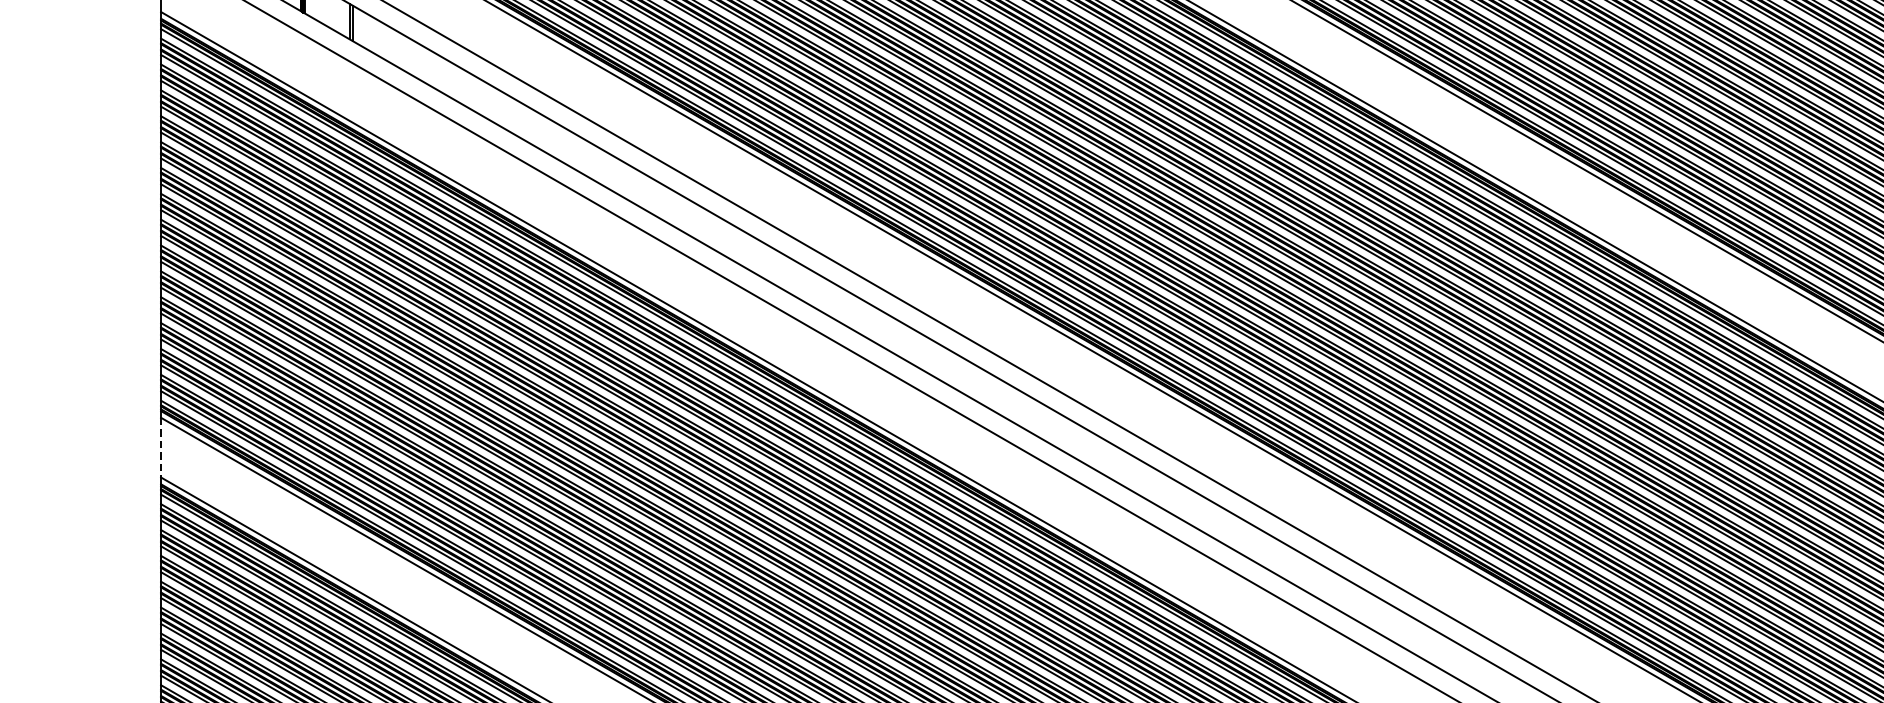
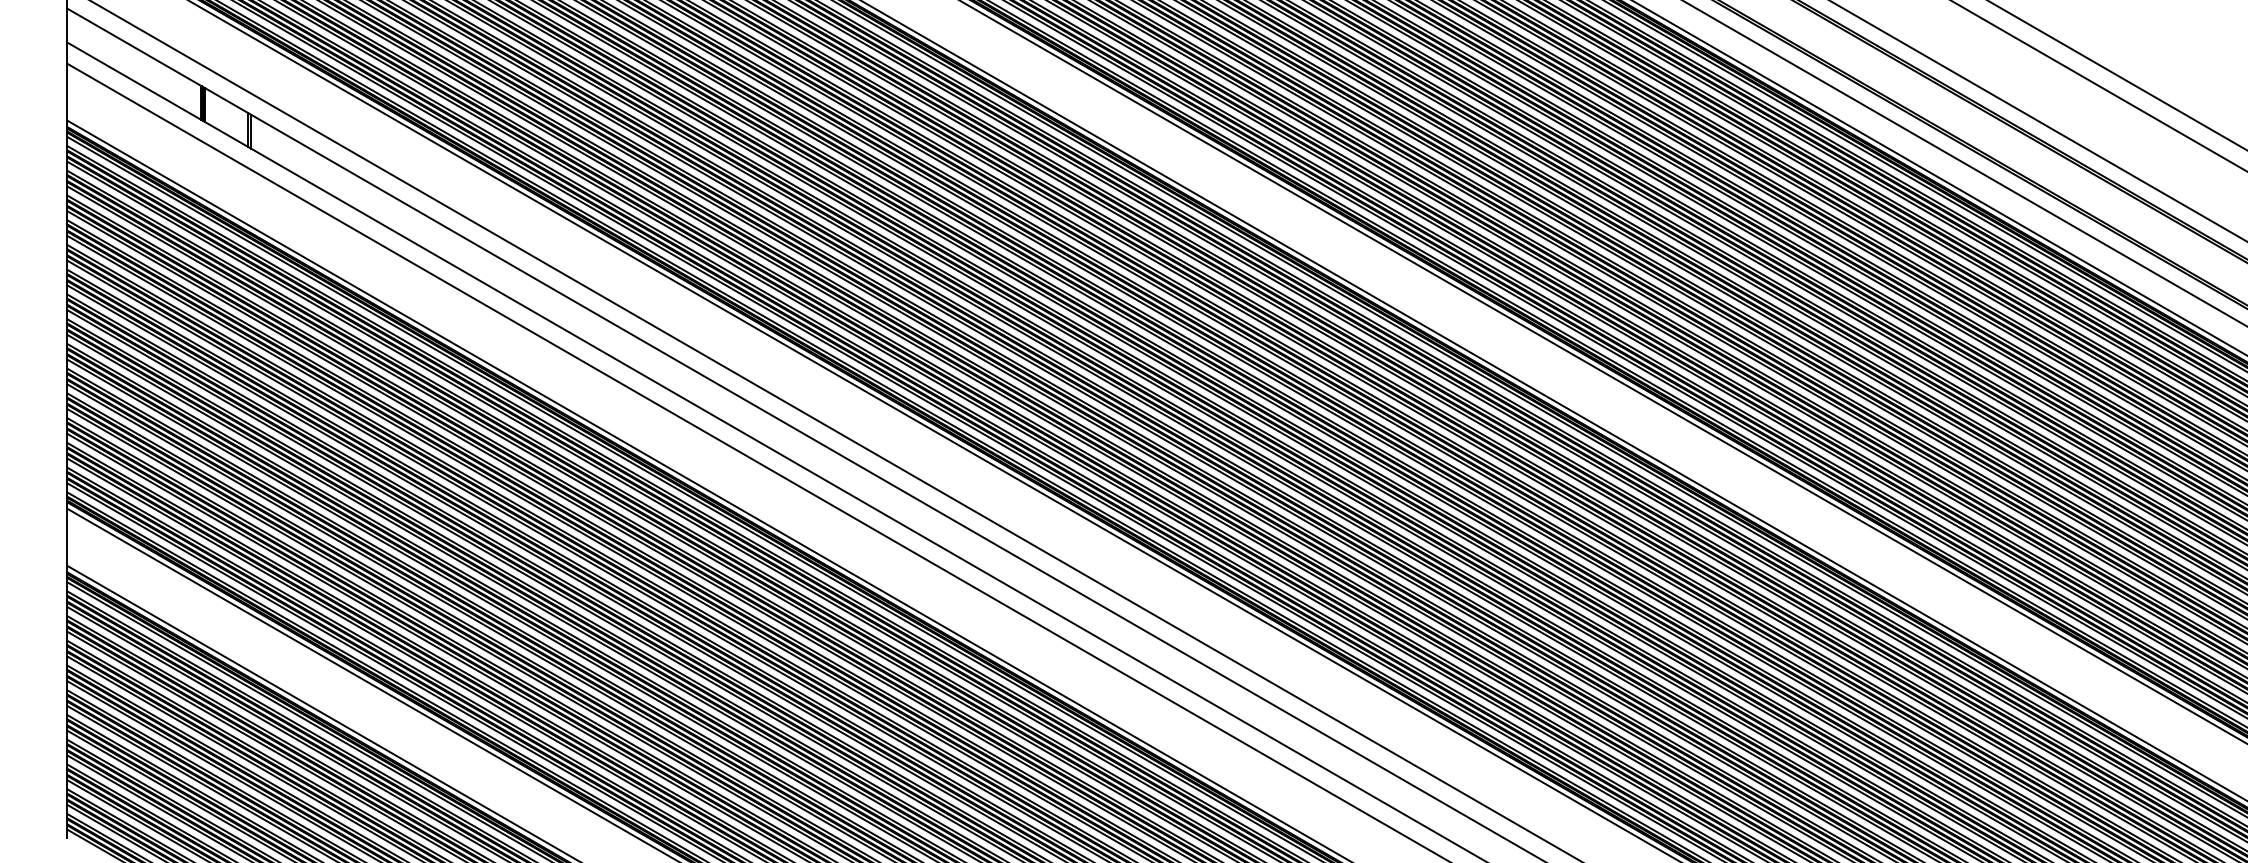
line: (161, 447) -> (67, 537), dashed -> solid

